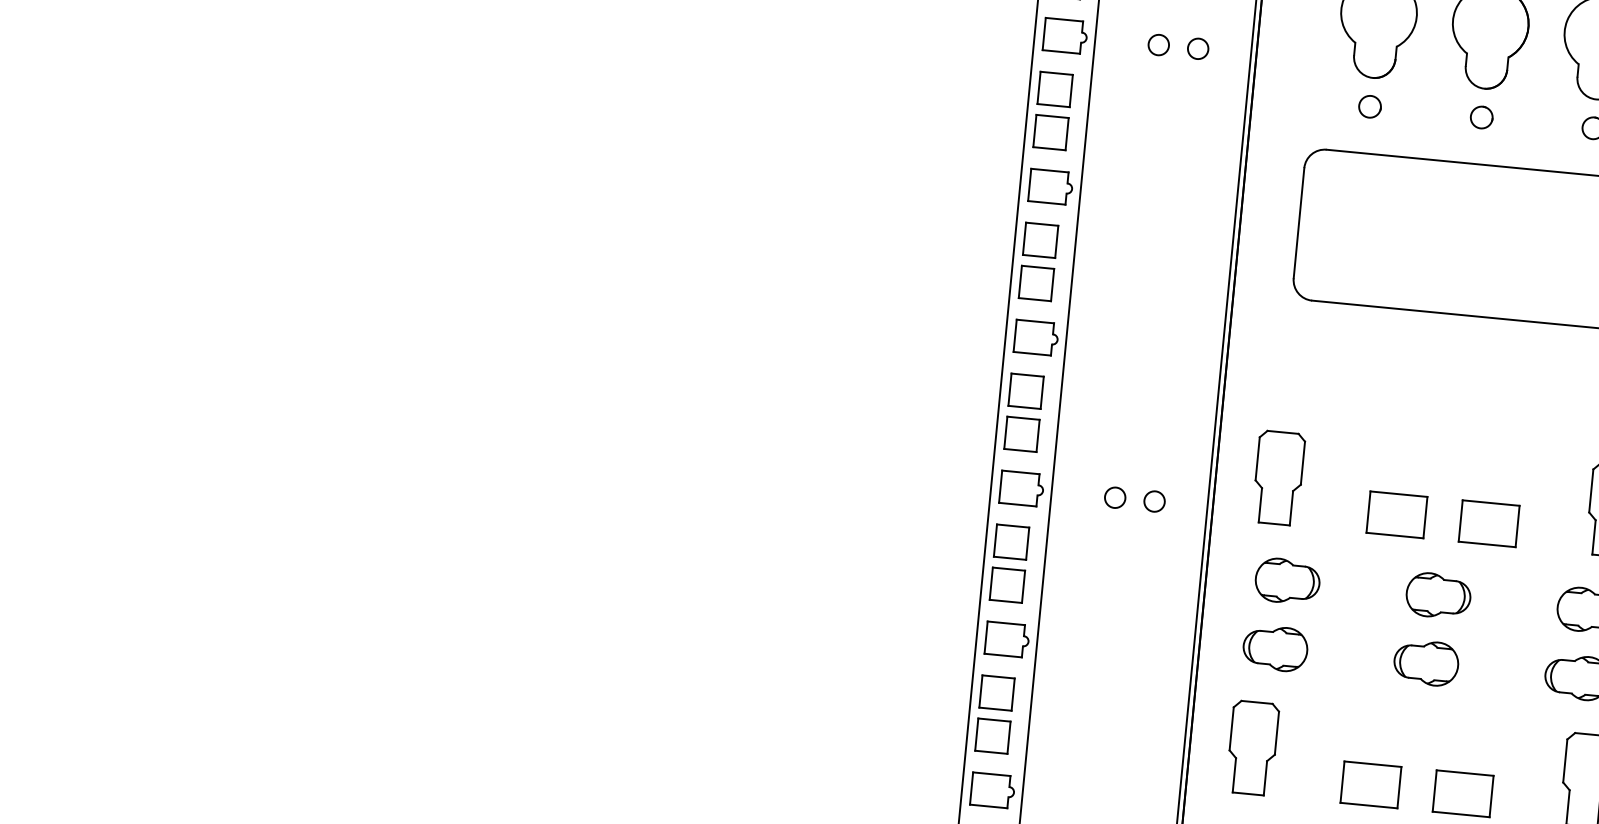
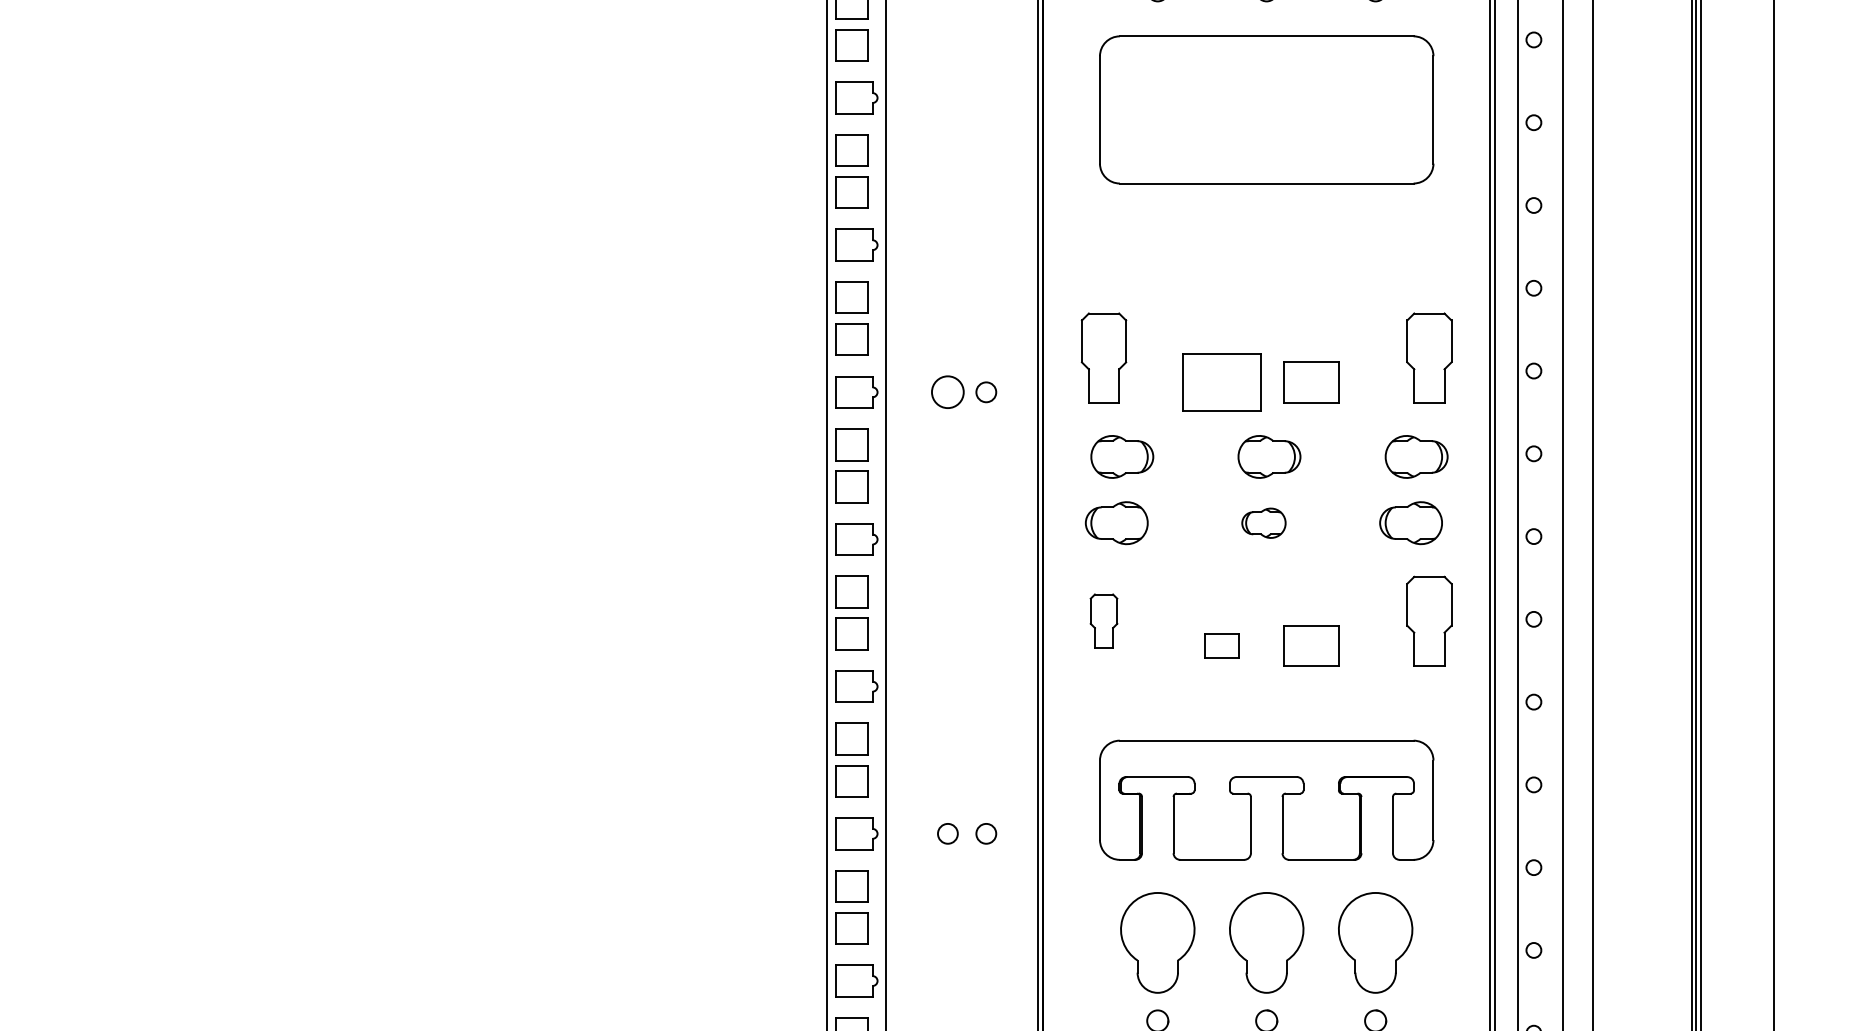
circle: (1114, 497) -> (947, 392), size x1.6
part: (1396, 514) -> (1221, 382), size x1.4
part: (1425, 663) -> (1263, 523), size x0.7
part: (1252, 747) -> (1103, 620), size x0.6
part: (1370, 784) -> (1221, 645), size x0.6

